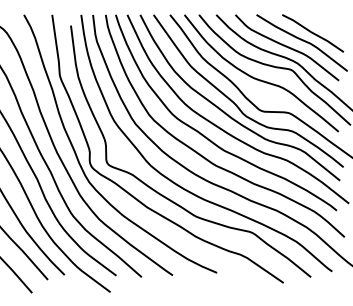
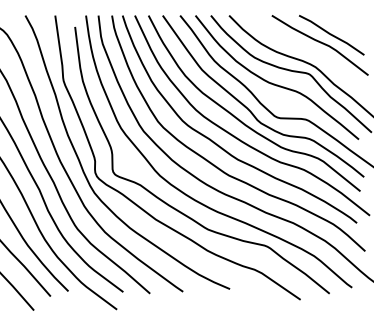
curve: (287, 47) -> (304, 50), removed

